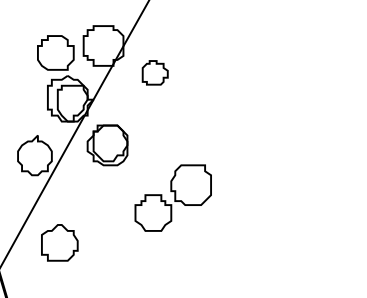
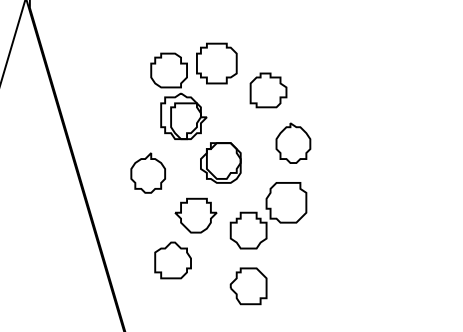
part: (155, 72) -> (268, 90), size x1.43
part: (180, 124) -> (293, 142), added
part: (82, 197) -> (195, 215), added
part: (173, 197) -> (268, 215), moved
part: (135, 268) -> (248, 286), added

